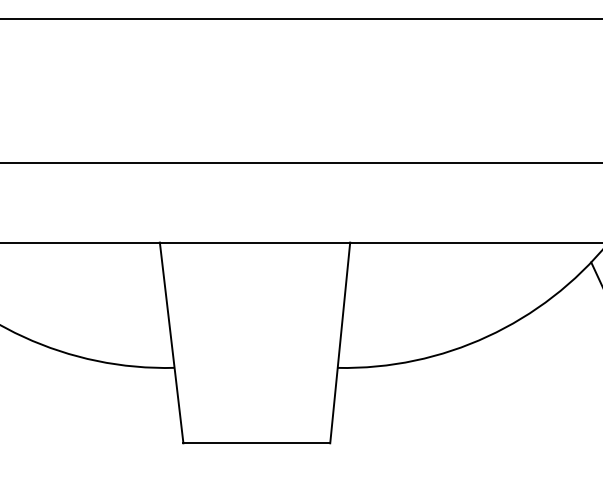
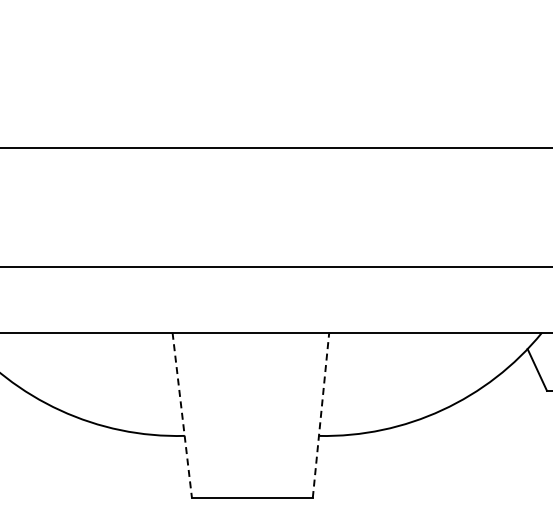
line: (340, 341) -> (321, 414), solid -> dashed
line: (171, 343) -> (182, 415), solid -> dashed

